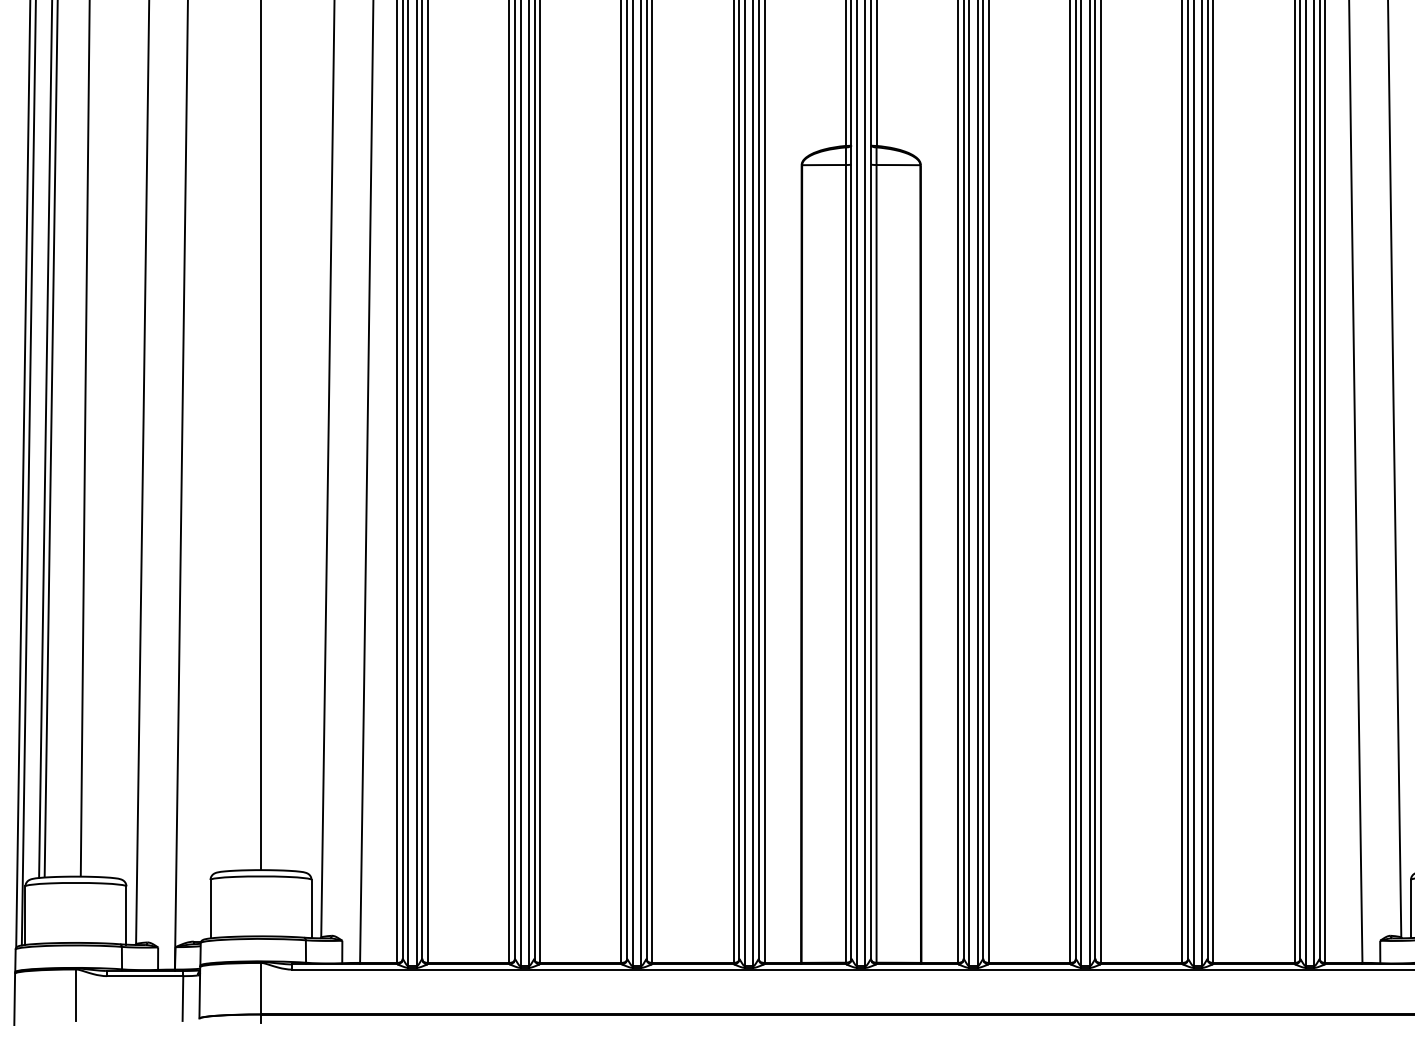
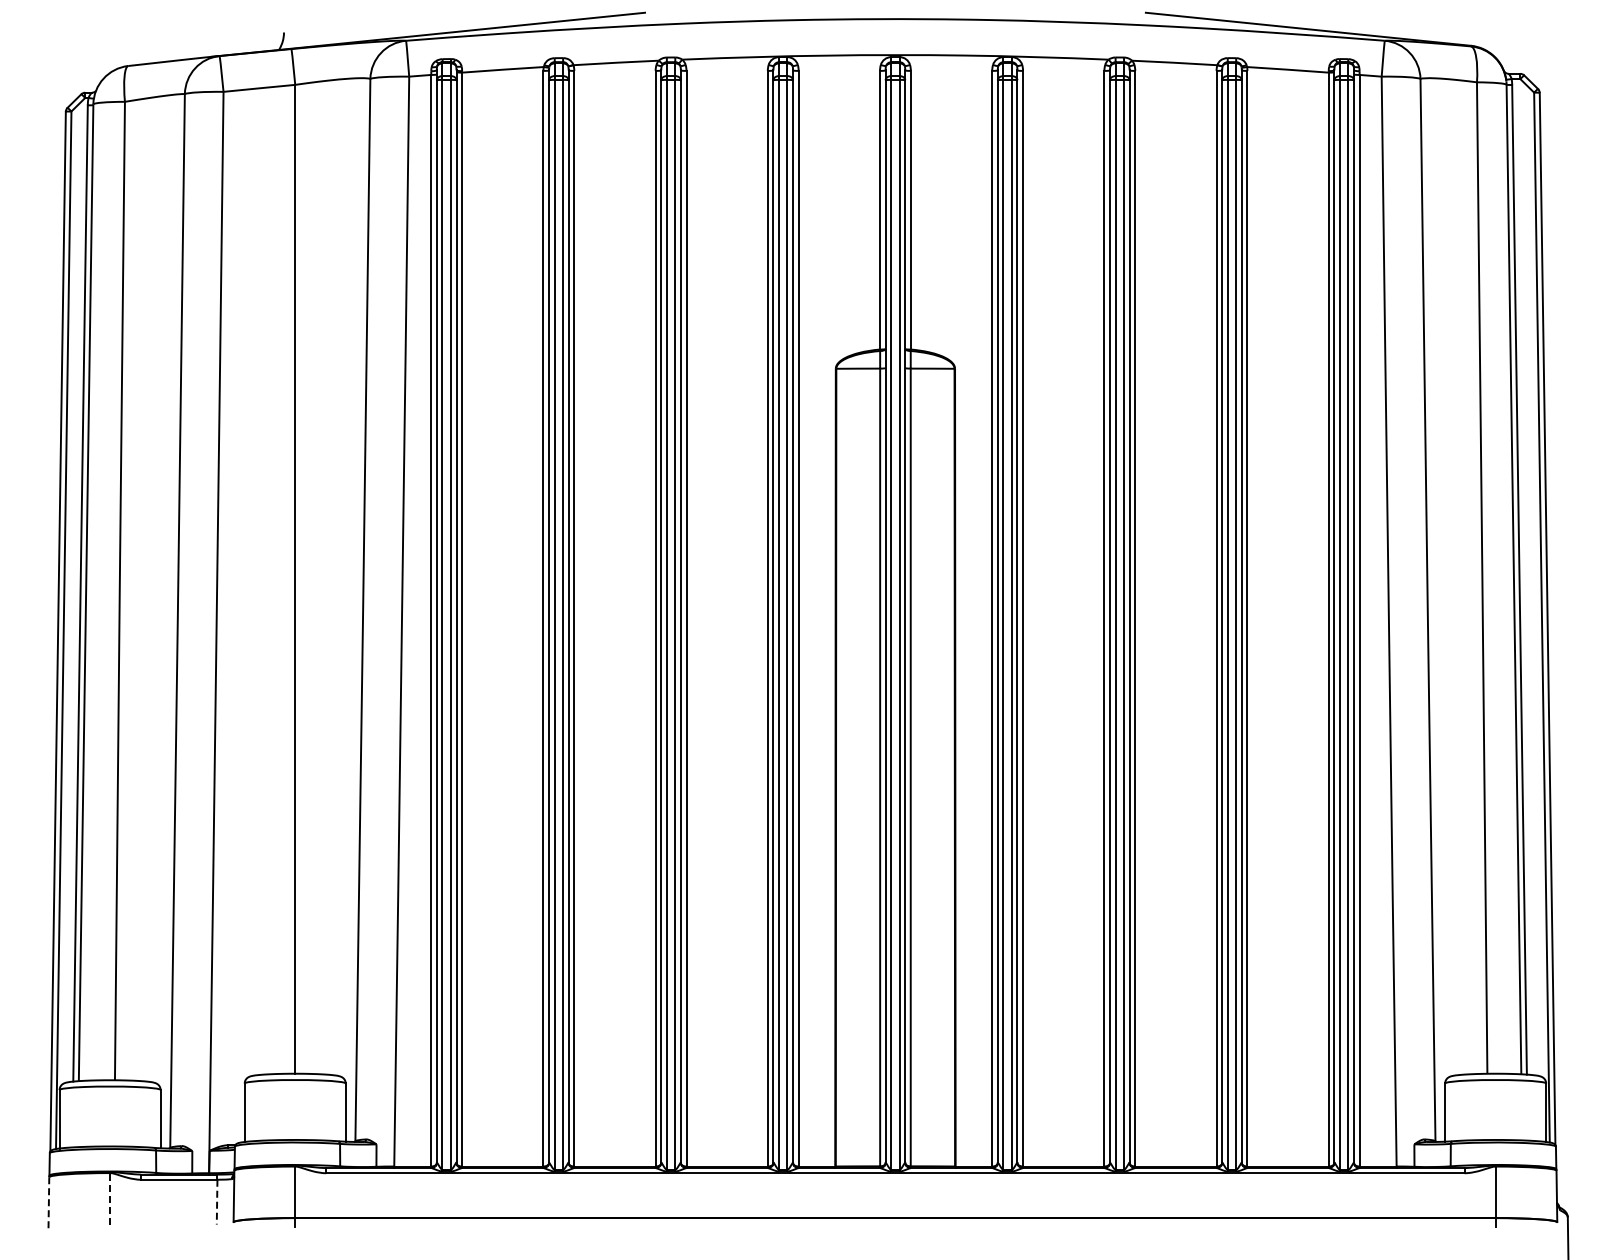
line: (76, 994) -> (110, 1198), solid -> dashed
line: (14, 998) -> (48, 1202), solid -> dashed
line: (183, 998) -> (217, 1202), solid -> dashed

